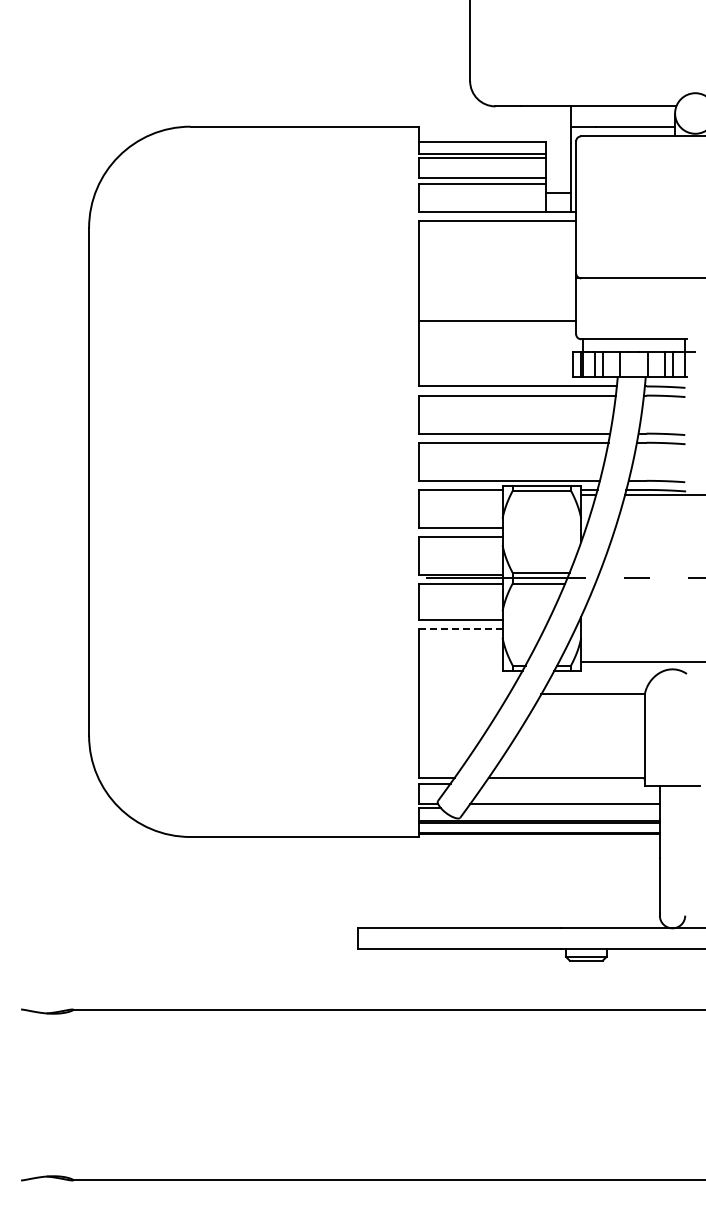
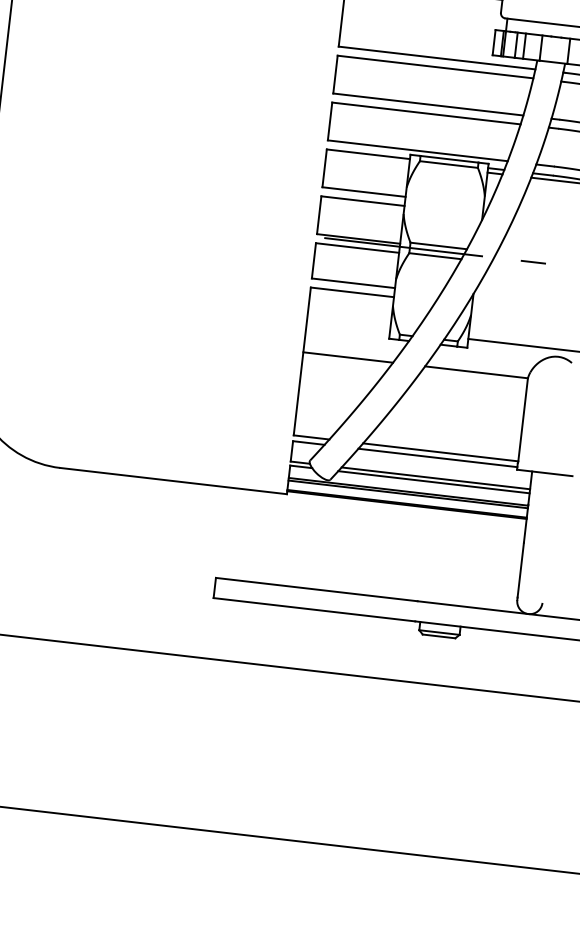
line: (460, 628) -> (352, 291), dashed -> solid
line: (463, 694) -> (347, 357), added
line: (564, 783) -> (437, 457), added
line: (563, 808) -> (433, 482), added

